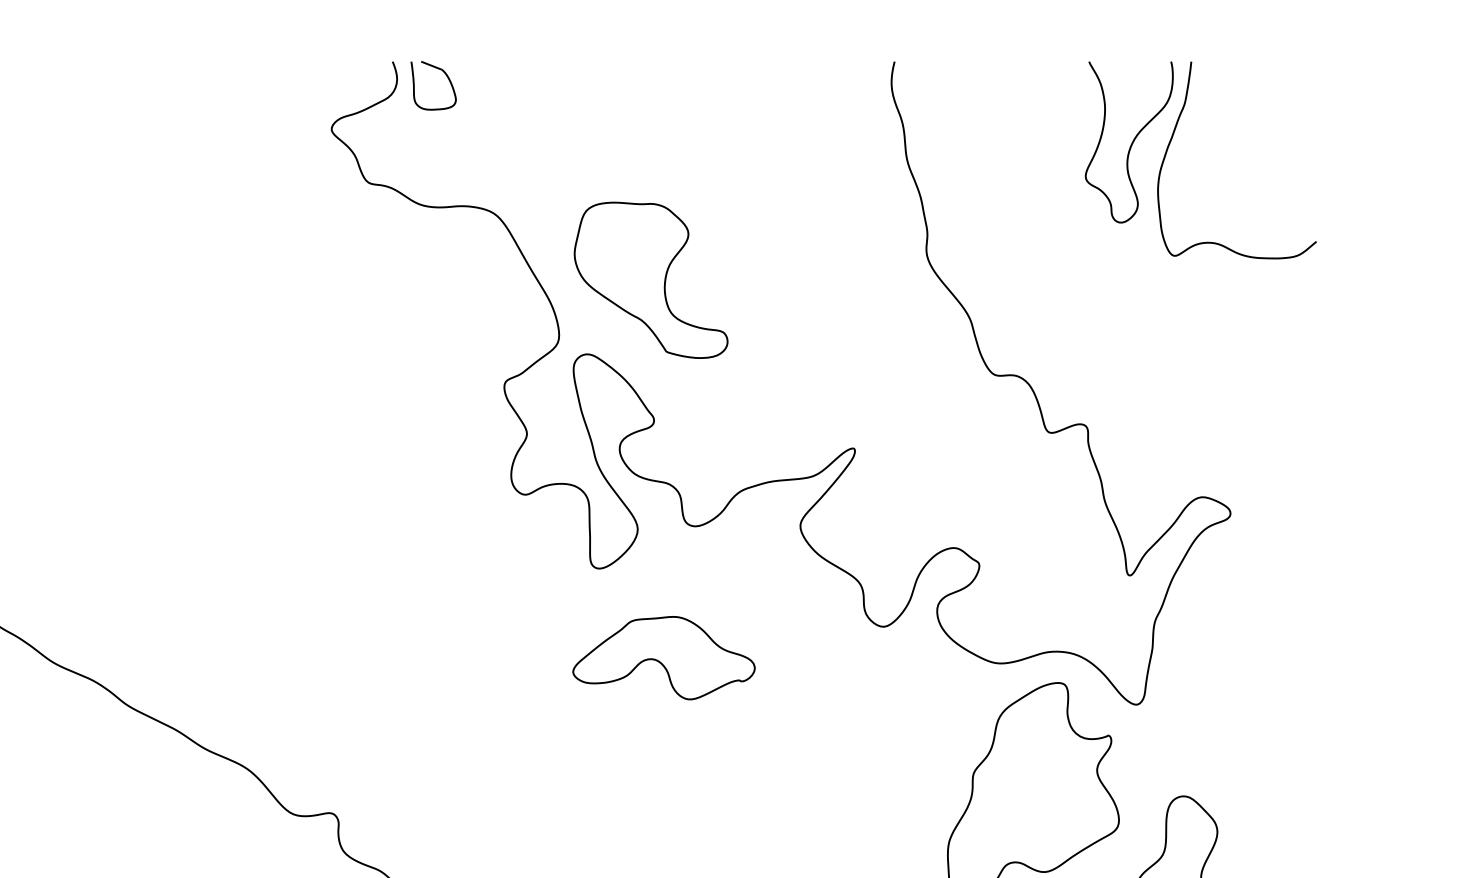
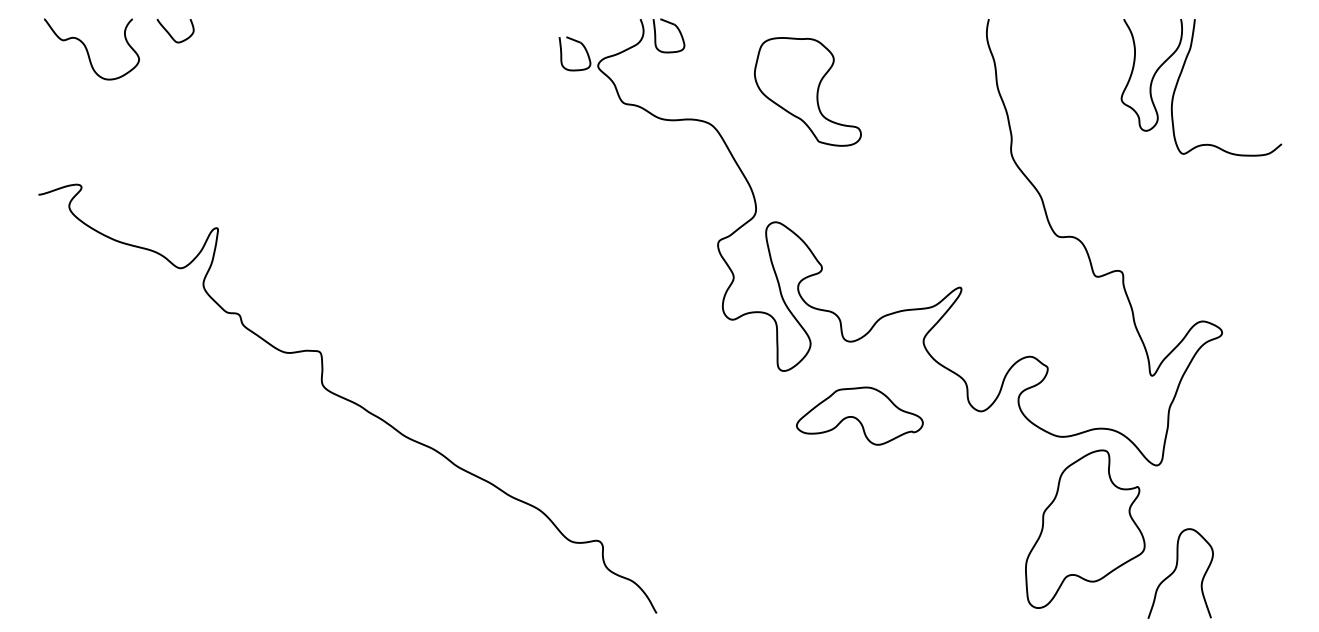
part: (309, 101) -> (582, 46), added
part: (650, 279) -> (807, 91), moved
part: (663, 657) -> (859, 415), moved

